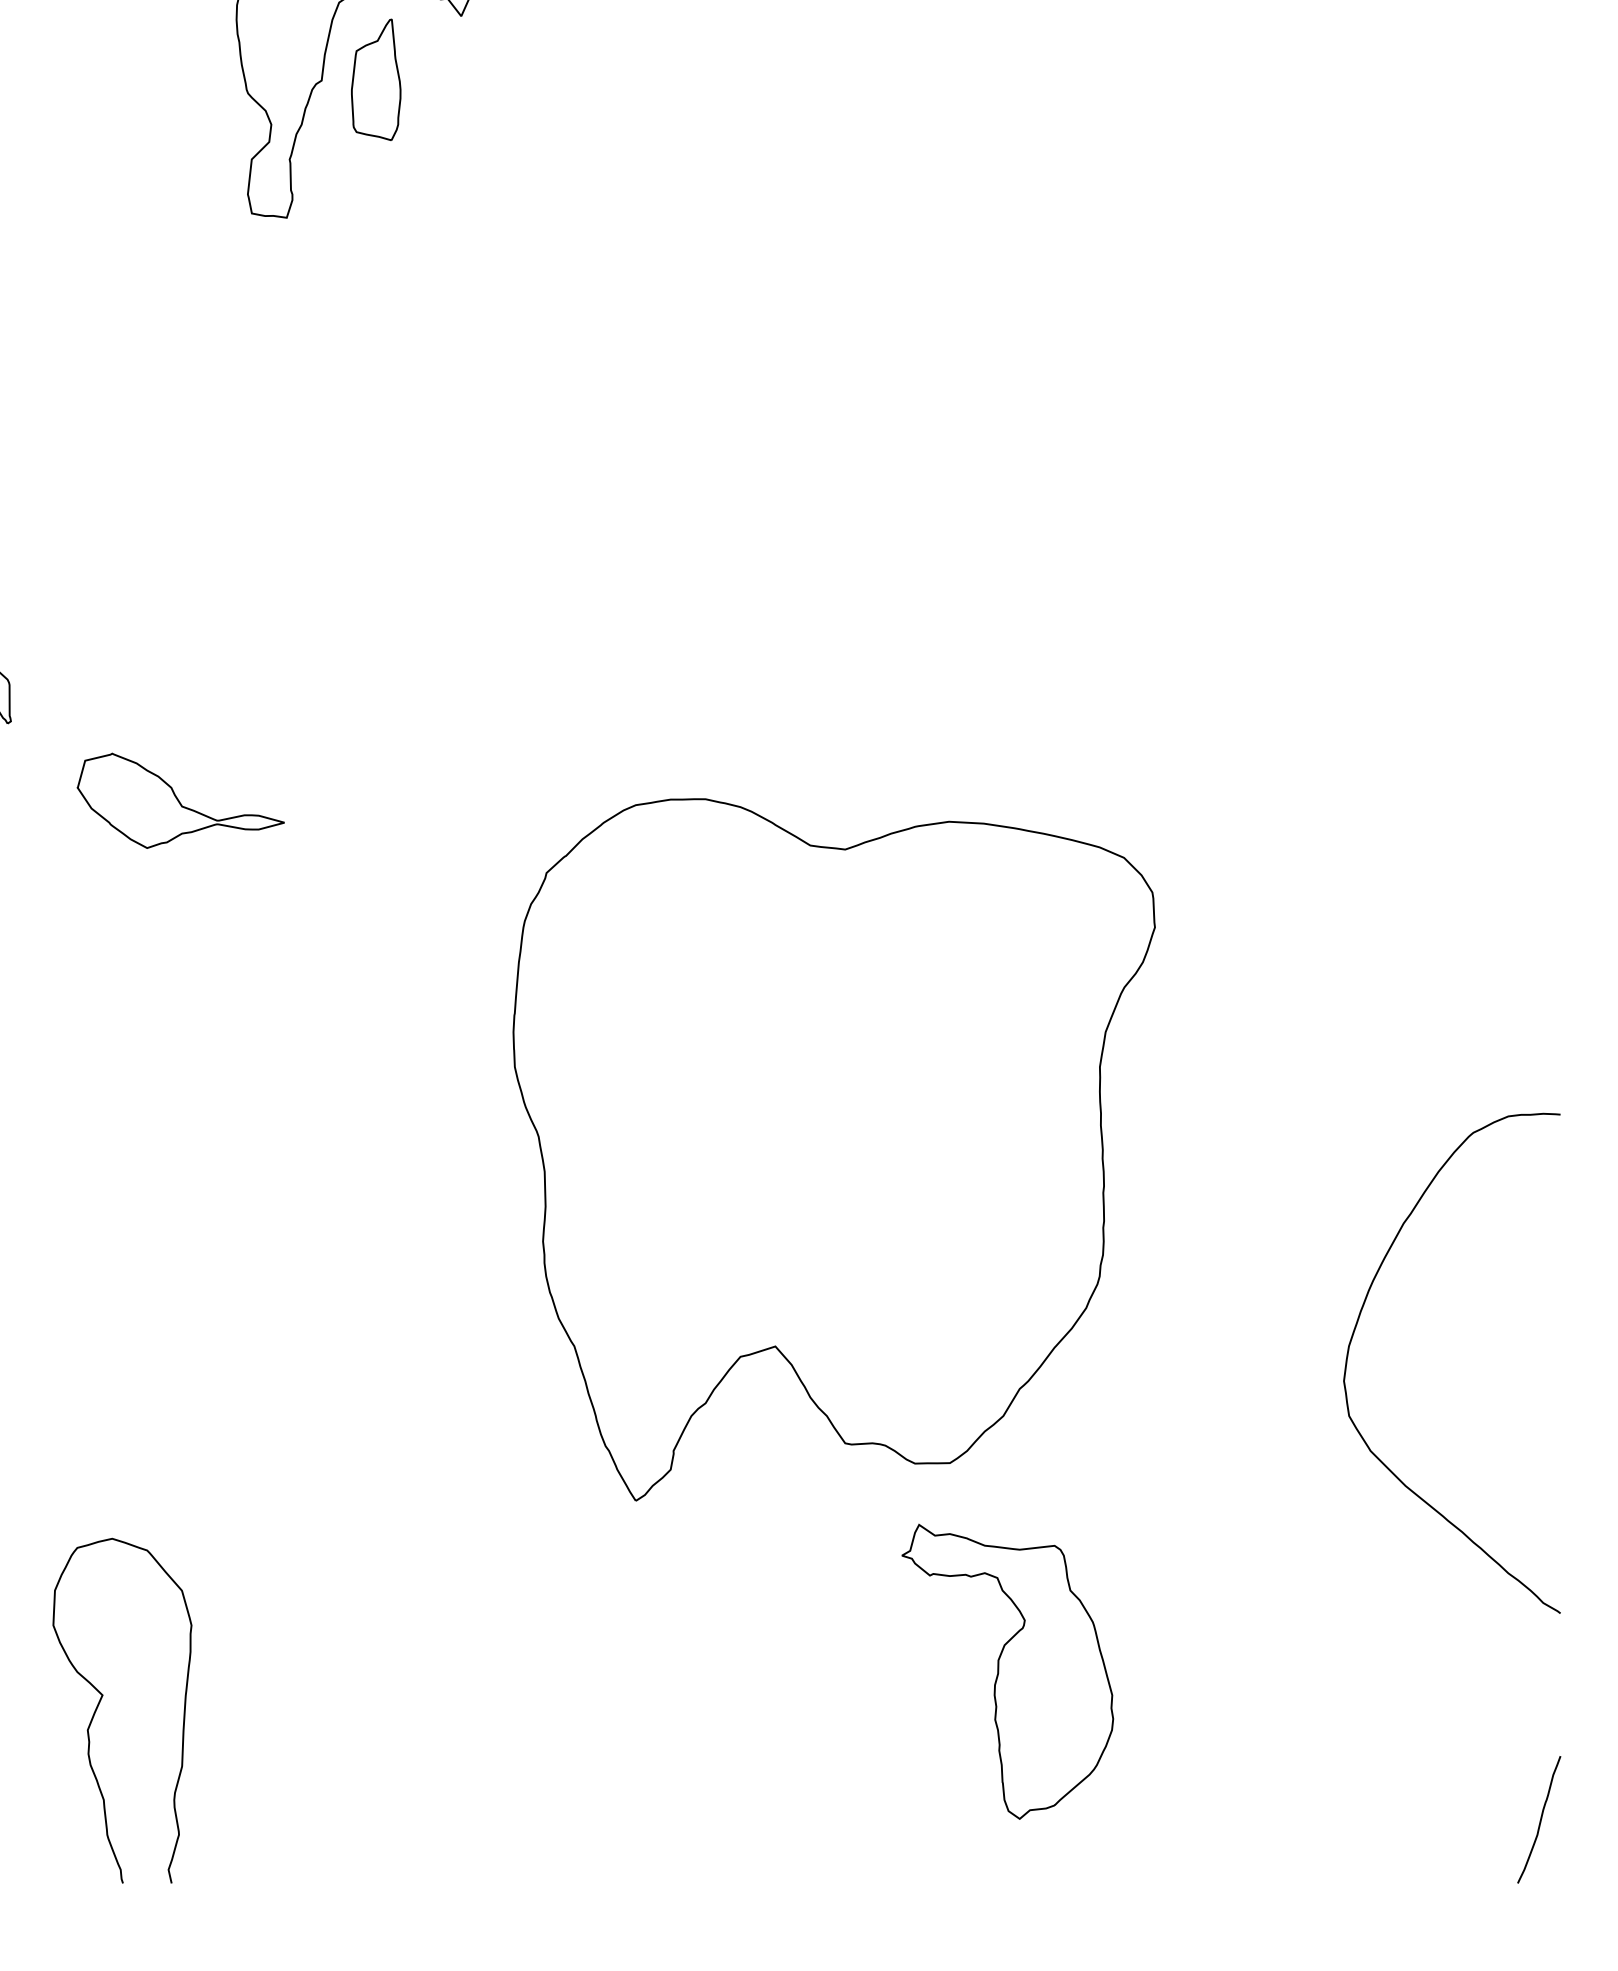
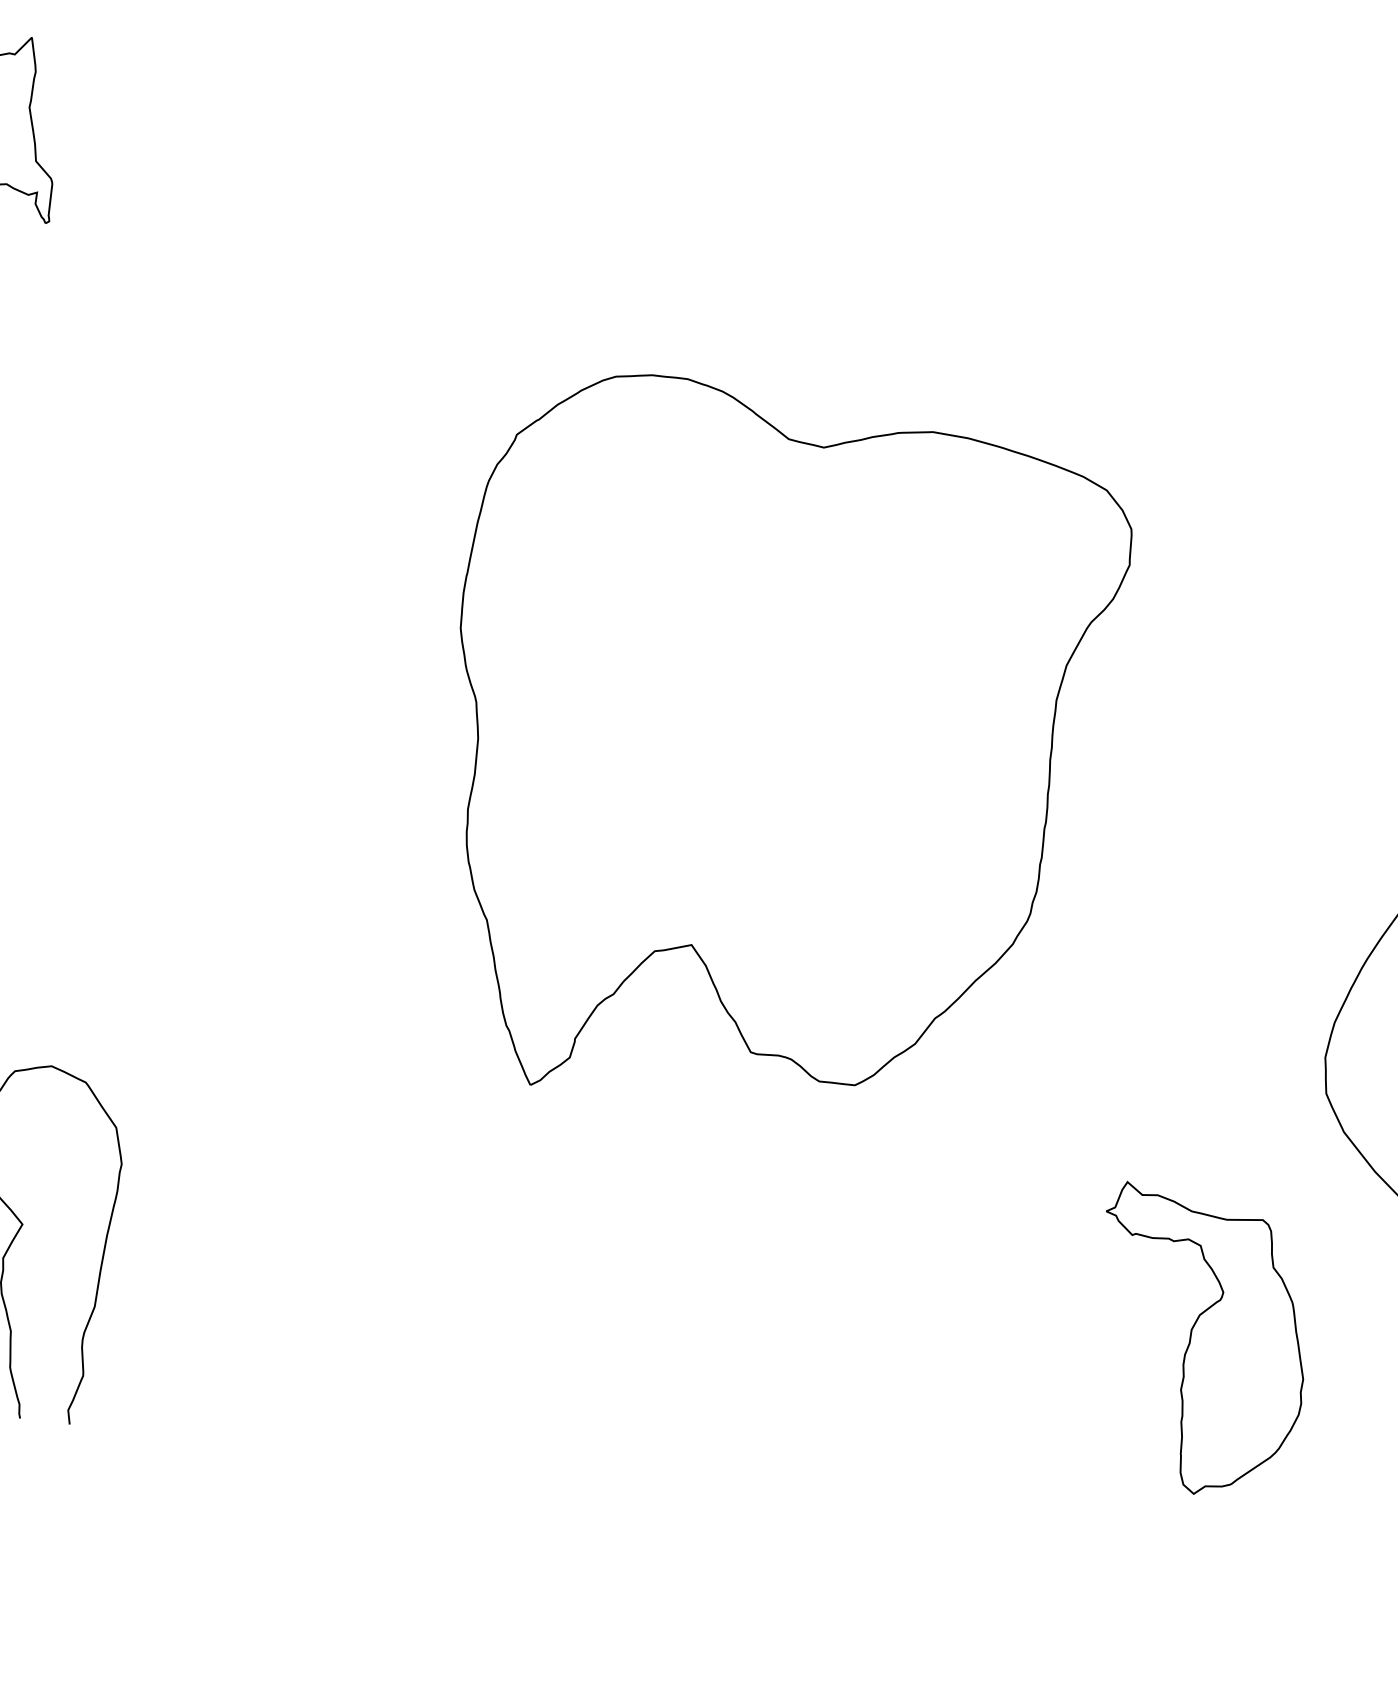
part: (180, 800) -> (212, 322), removed
part: (833, 1149) -> (775, 751), moved
part: (1007, 1671) -> (1199, 1342), moved

